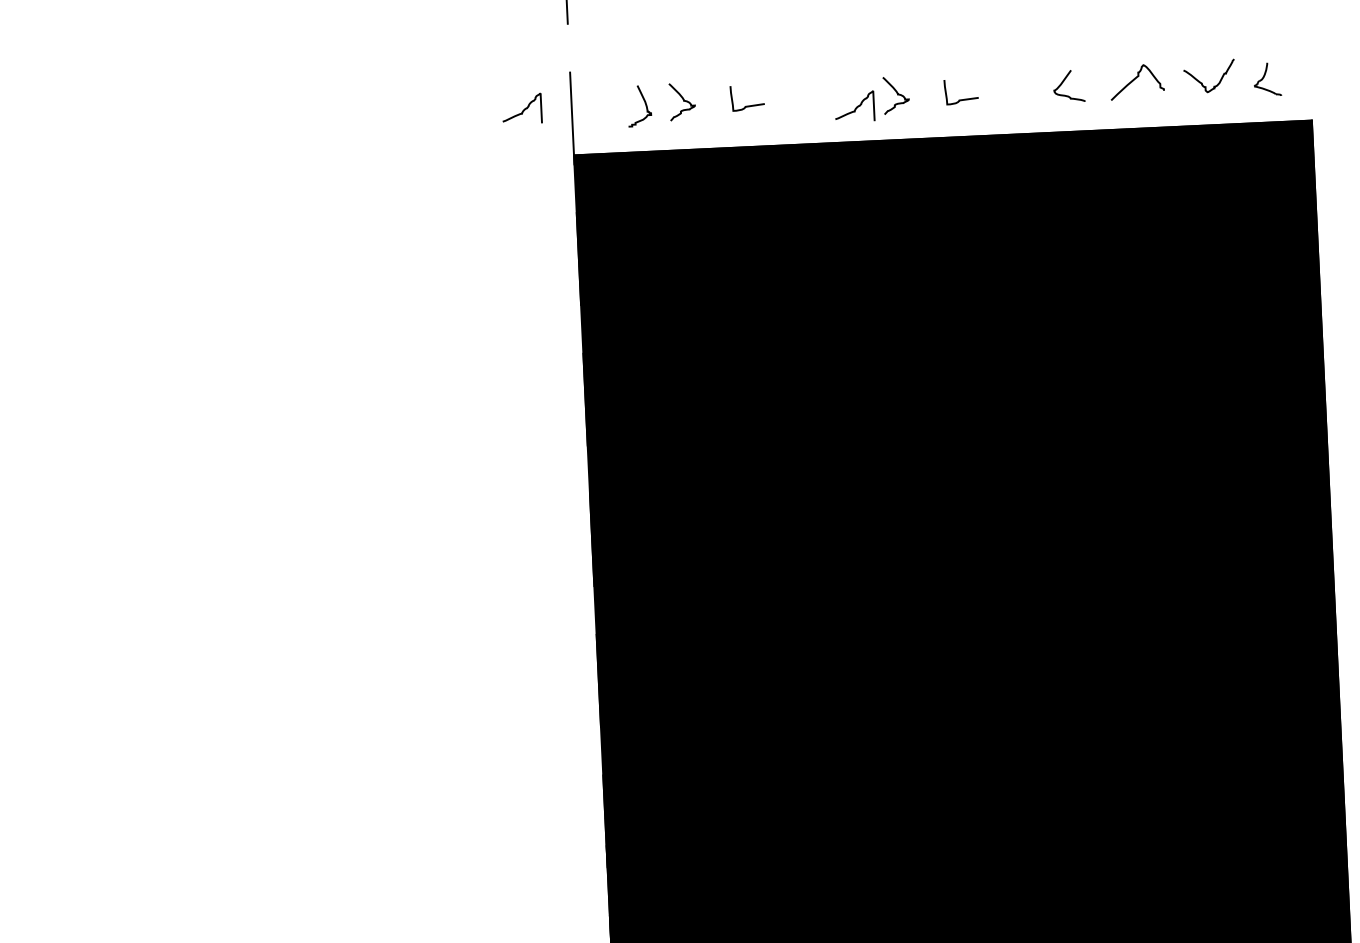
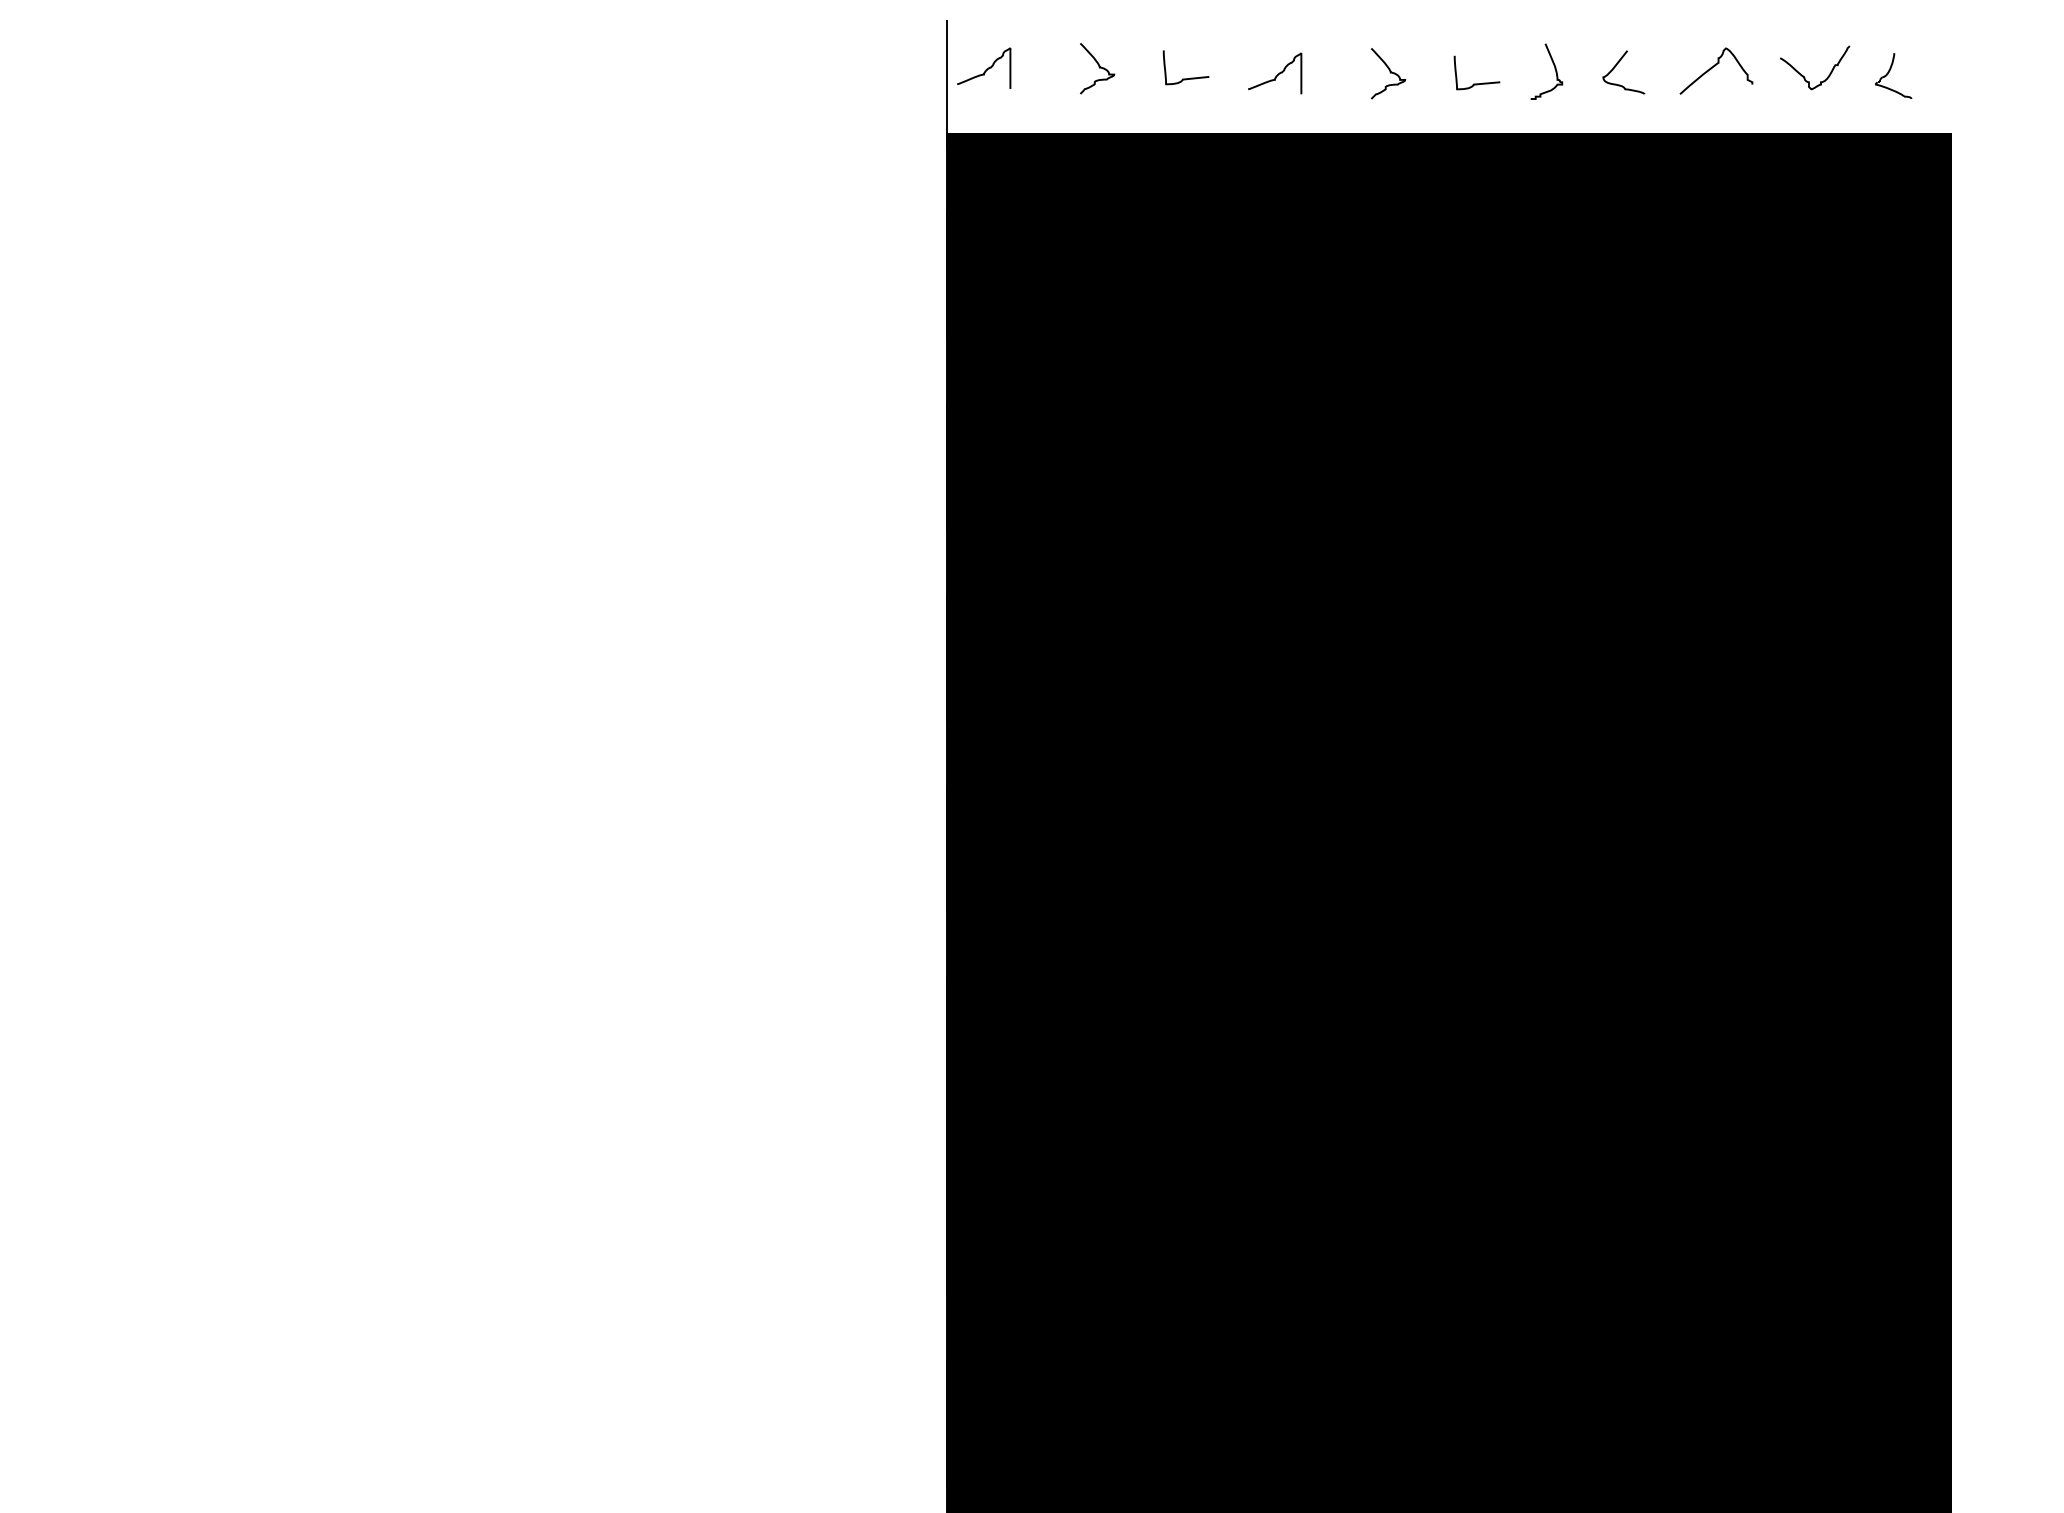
curve: (645, 104) -> (1554, 69), moved
curve: (855, 107) -> (1276, 74), moved
curve: (523, 109) -> (986, 68), moved

